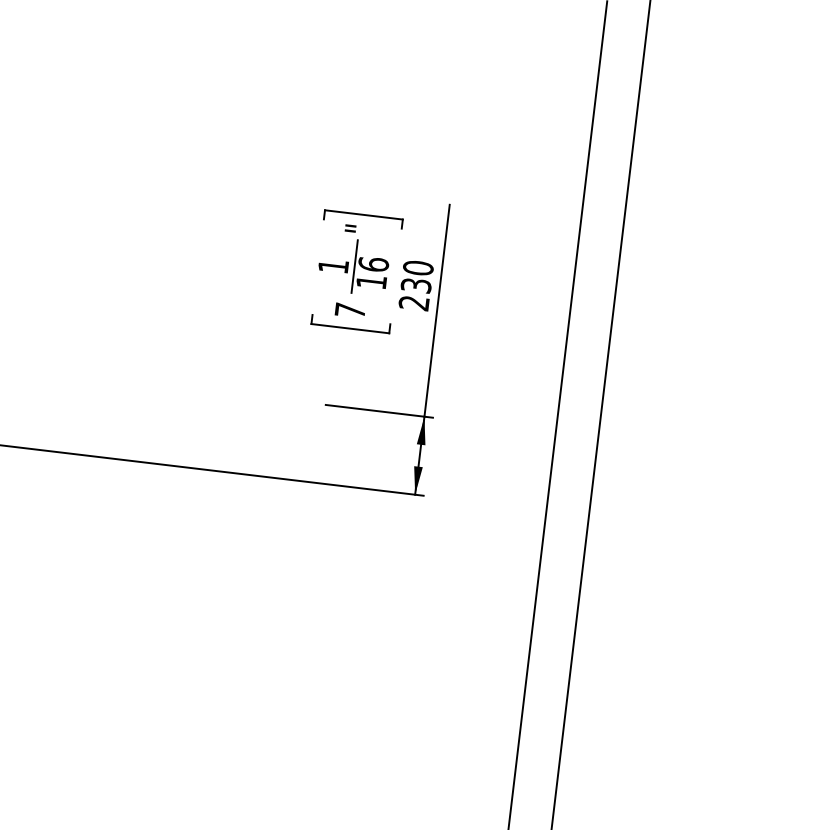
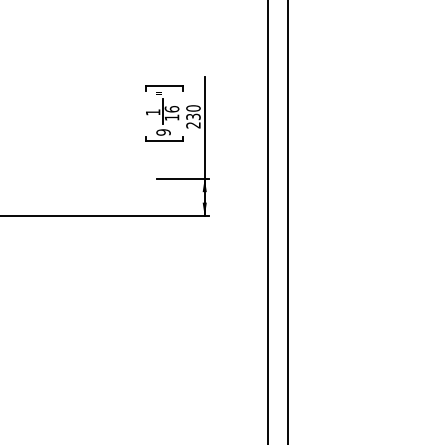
text: (350, 310) -> (163, 132), 7 -> 9

